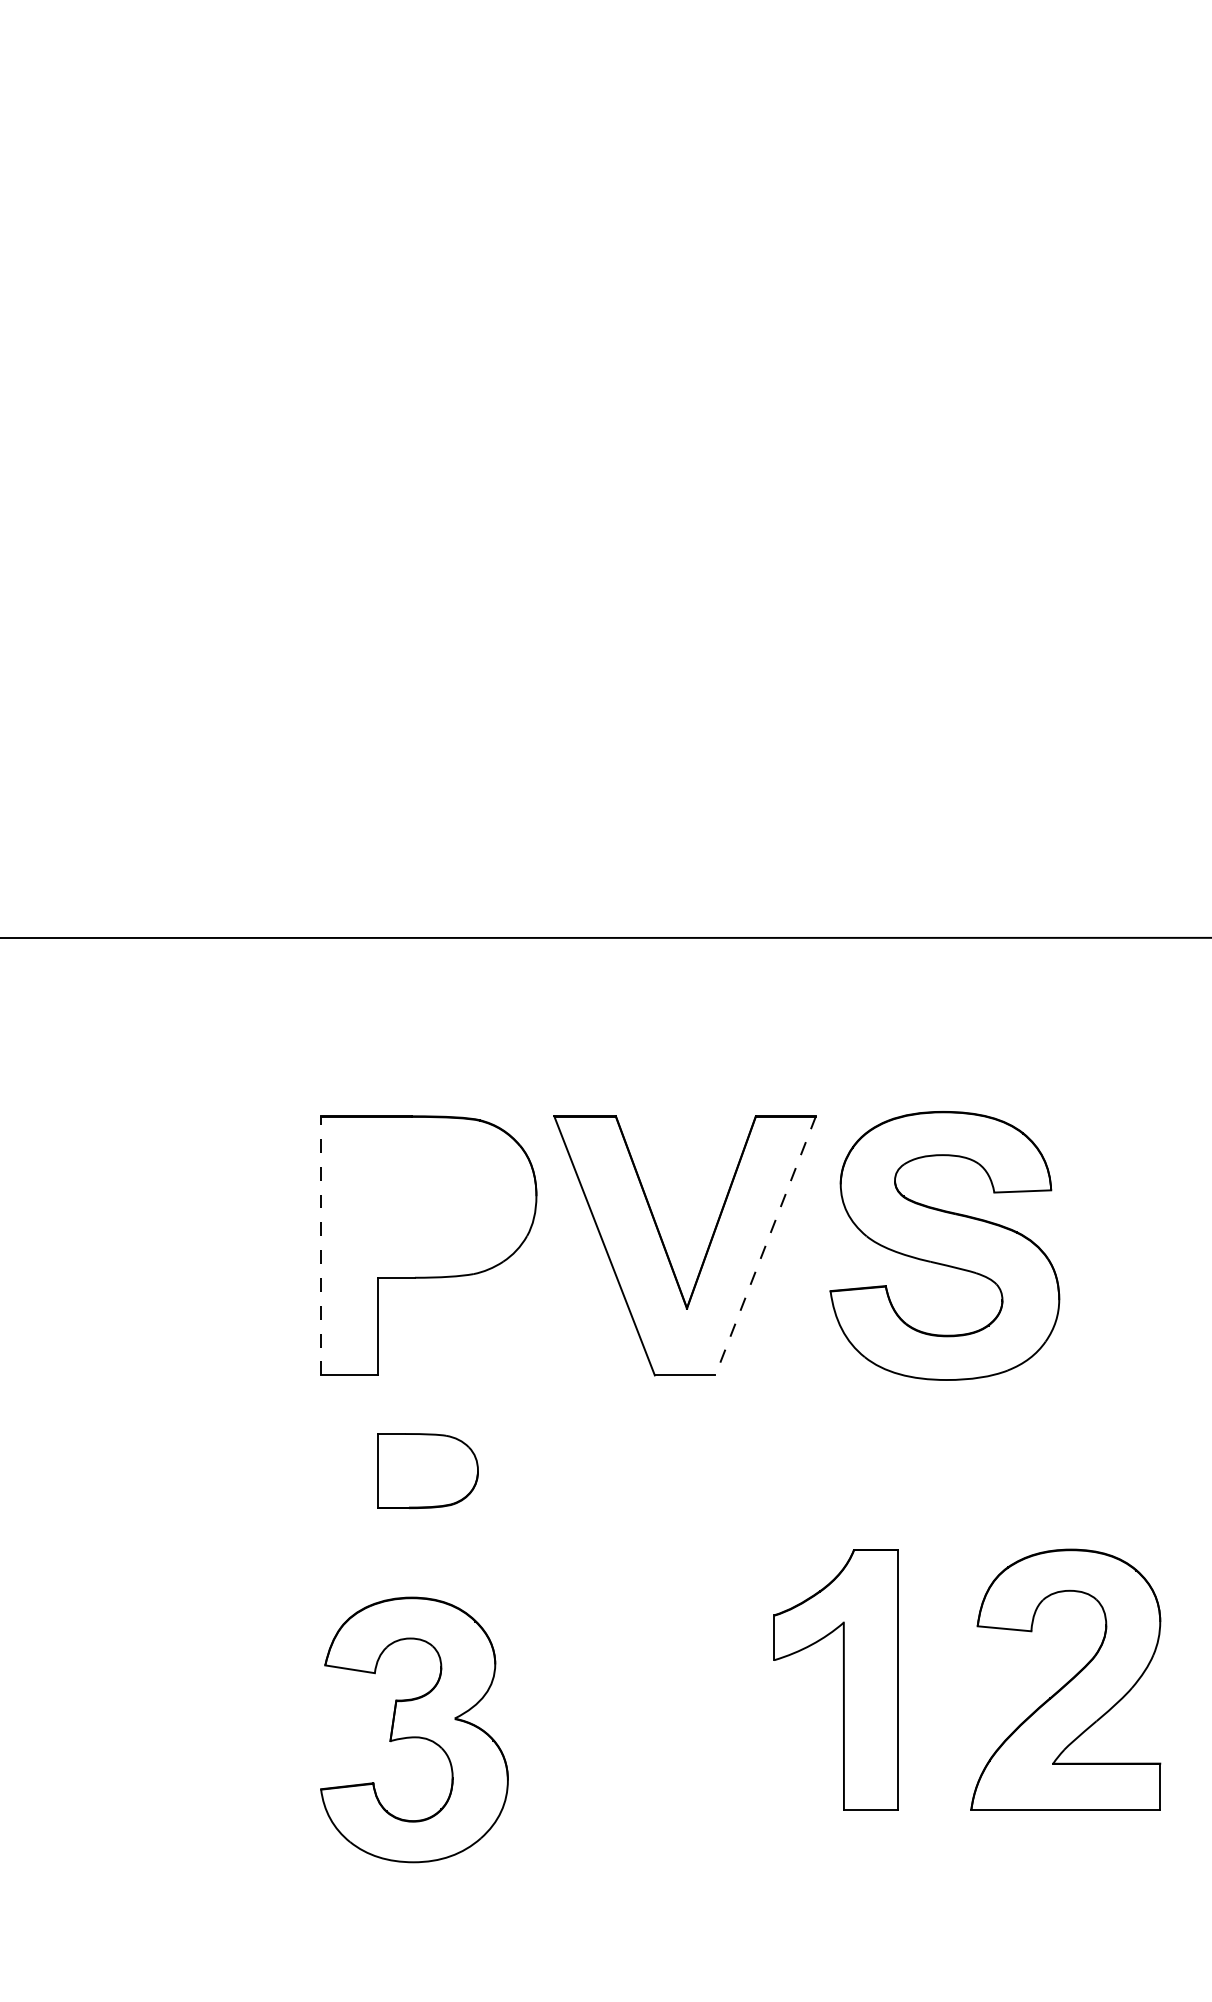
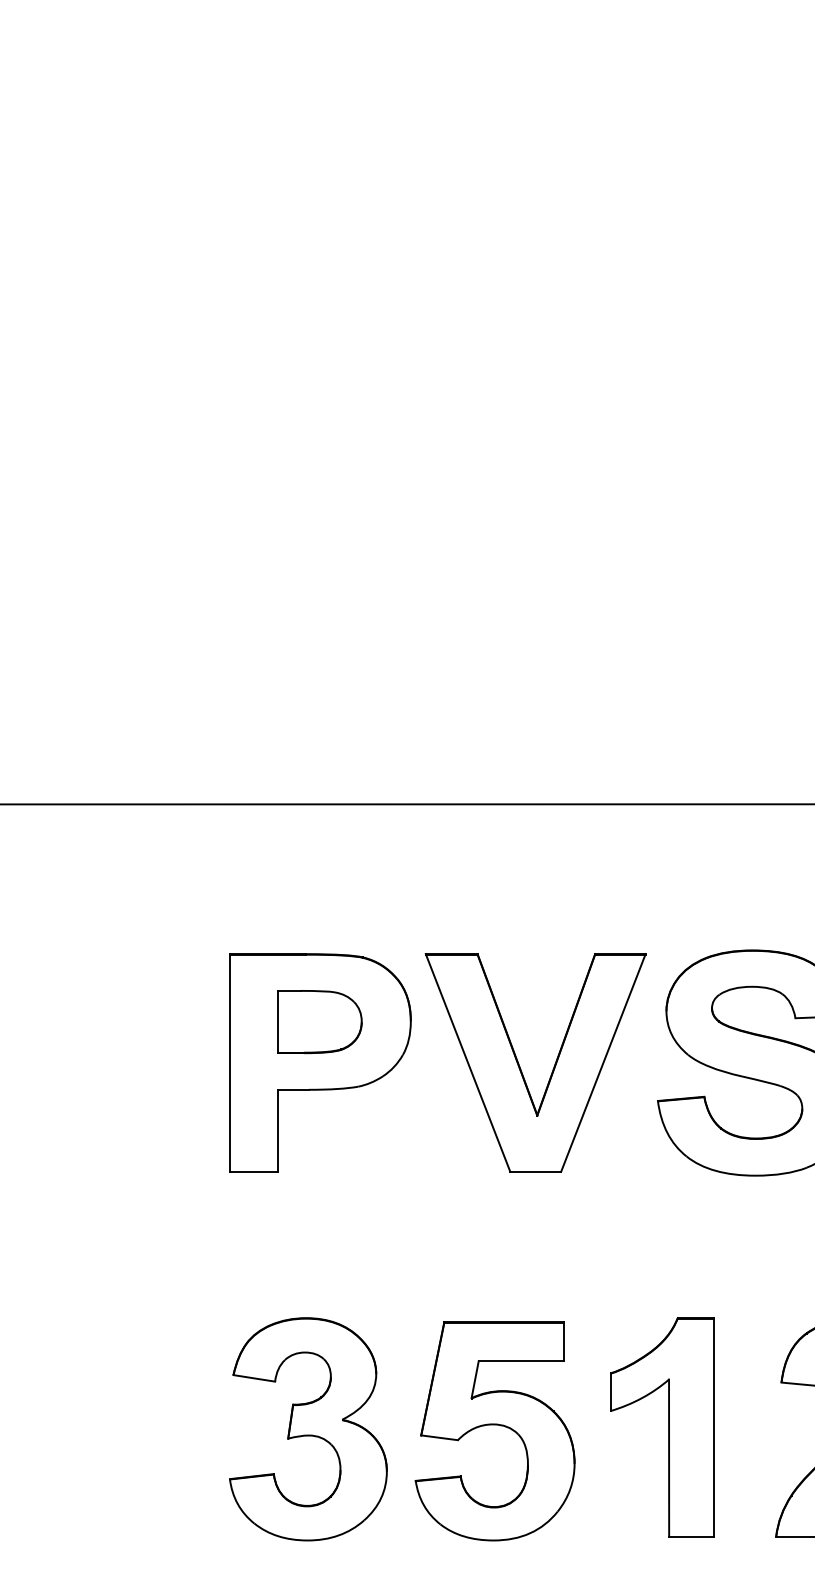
line: (321, 1245) -> (230, 1062), dashed -> solid
line: (765, 1246) -> (603, 1063), dashed -> solid
part: (427, 1471) -> (319, 1022), moved
part: (636, 1677) -> (494, 1425), added
part: (414, 1729) -> (308, 1428), moved

